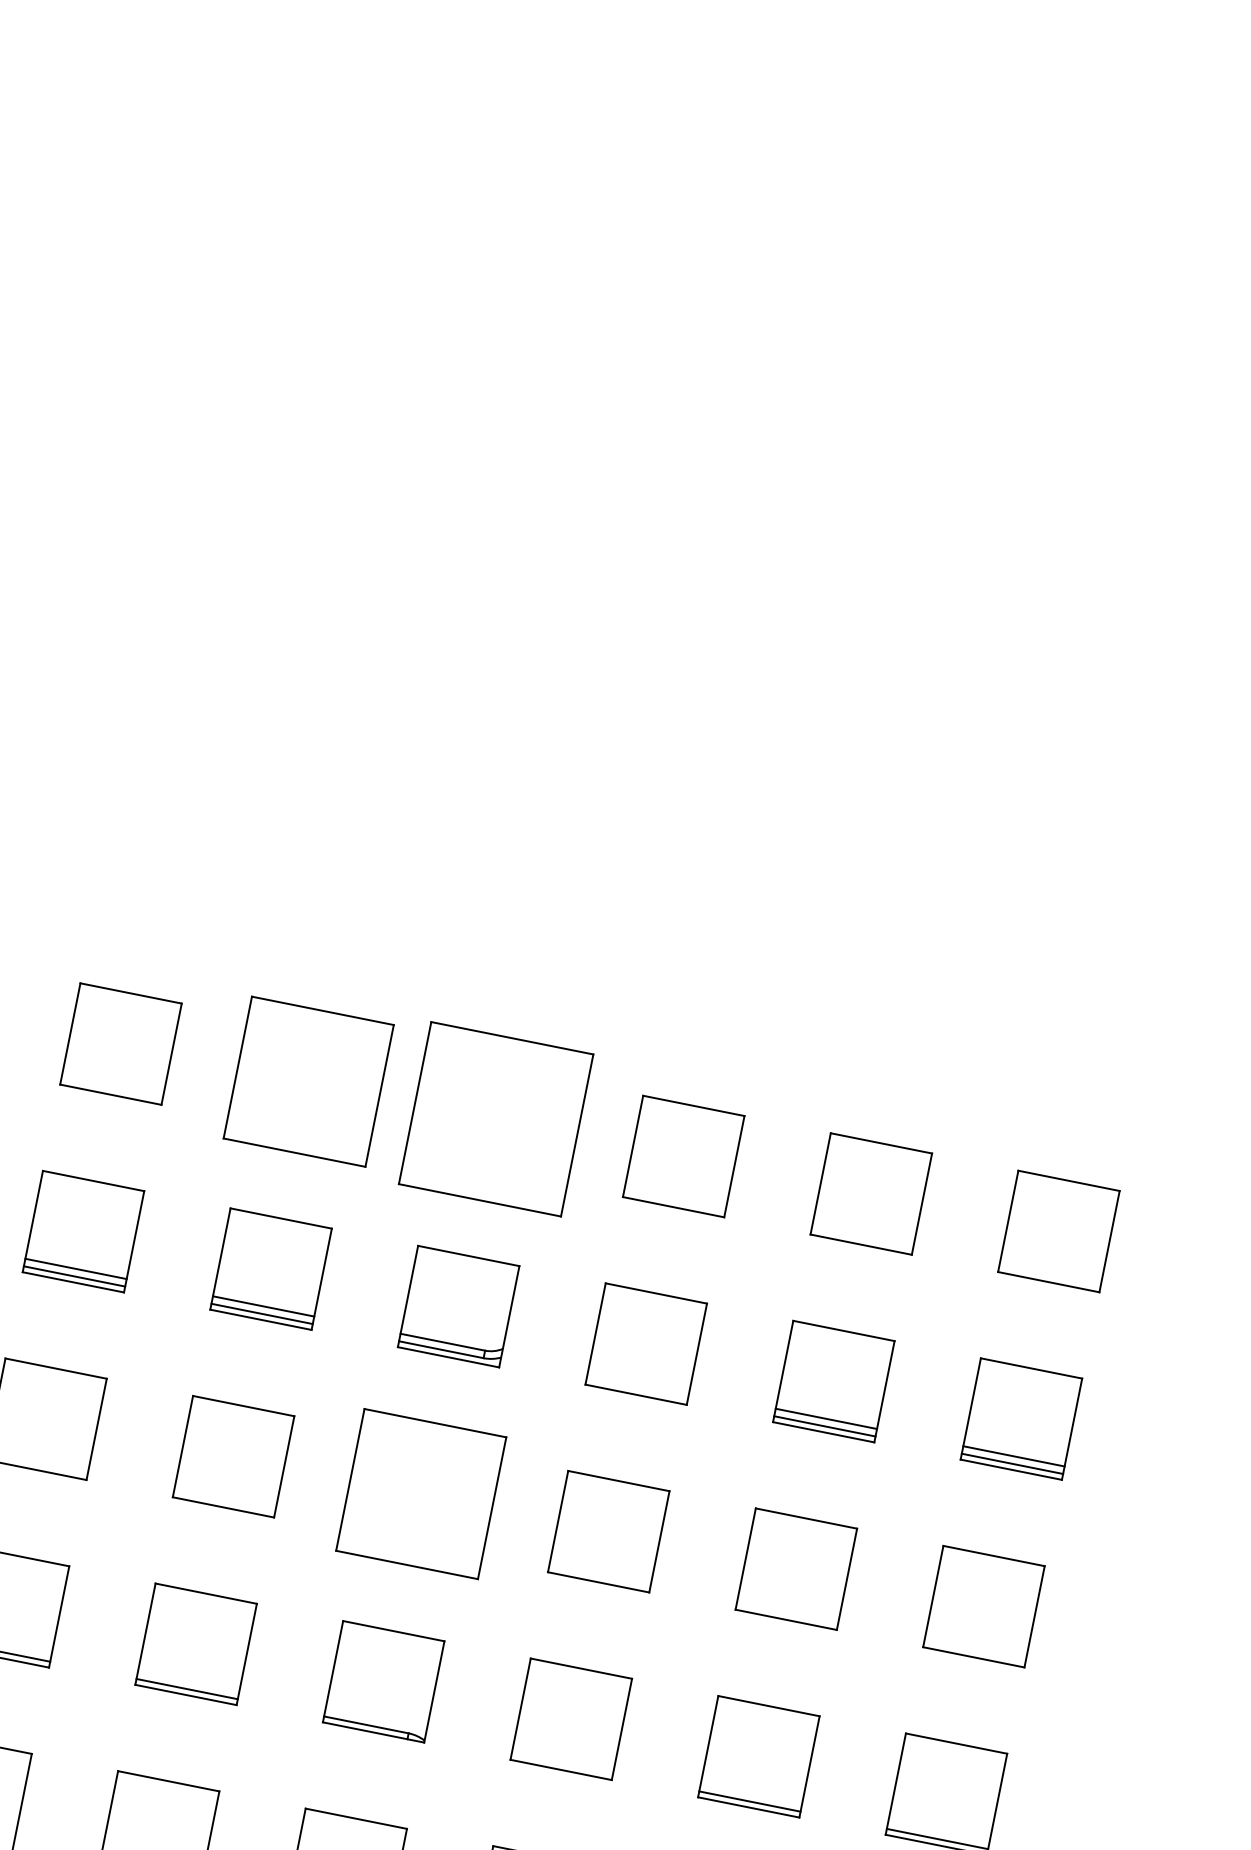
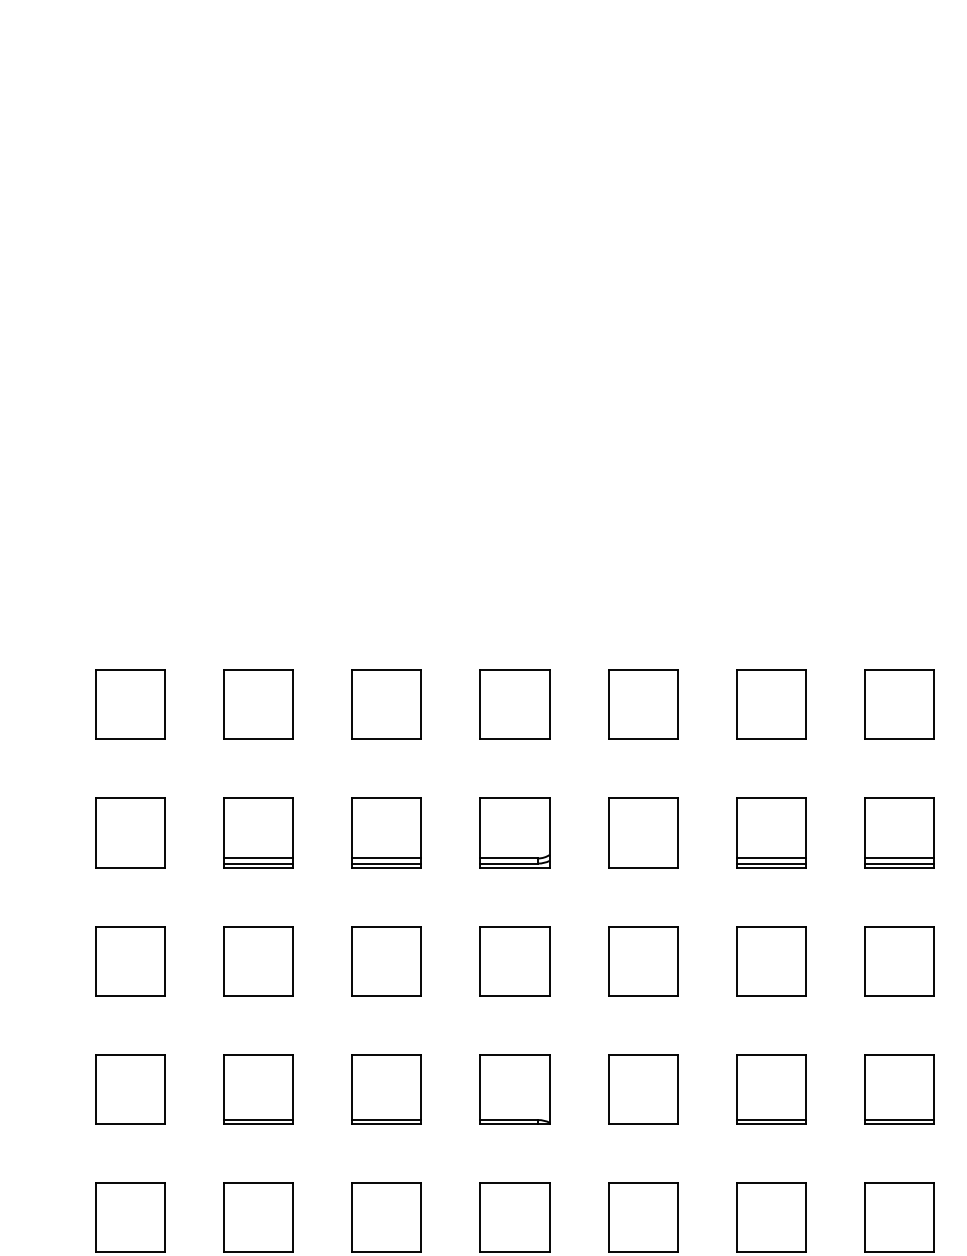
part: (308, 1081) -> (386, 704), size x0.71
part: (495, 1118) -> (514, 704), size x0.62
part: (420, 1494) -> (514, 961), size x0.71

